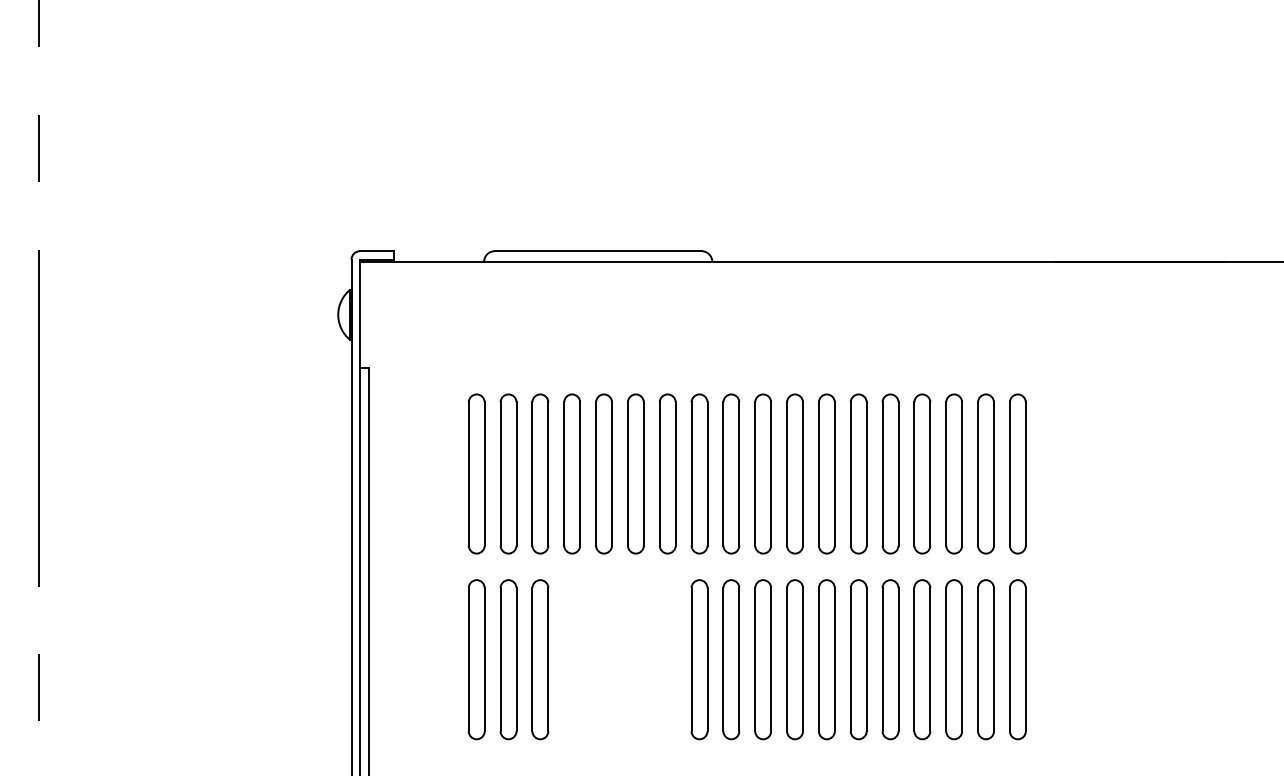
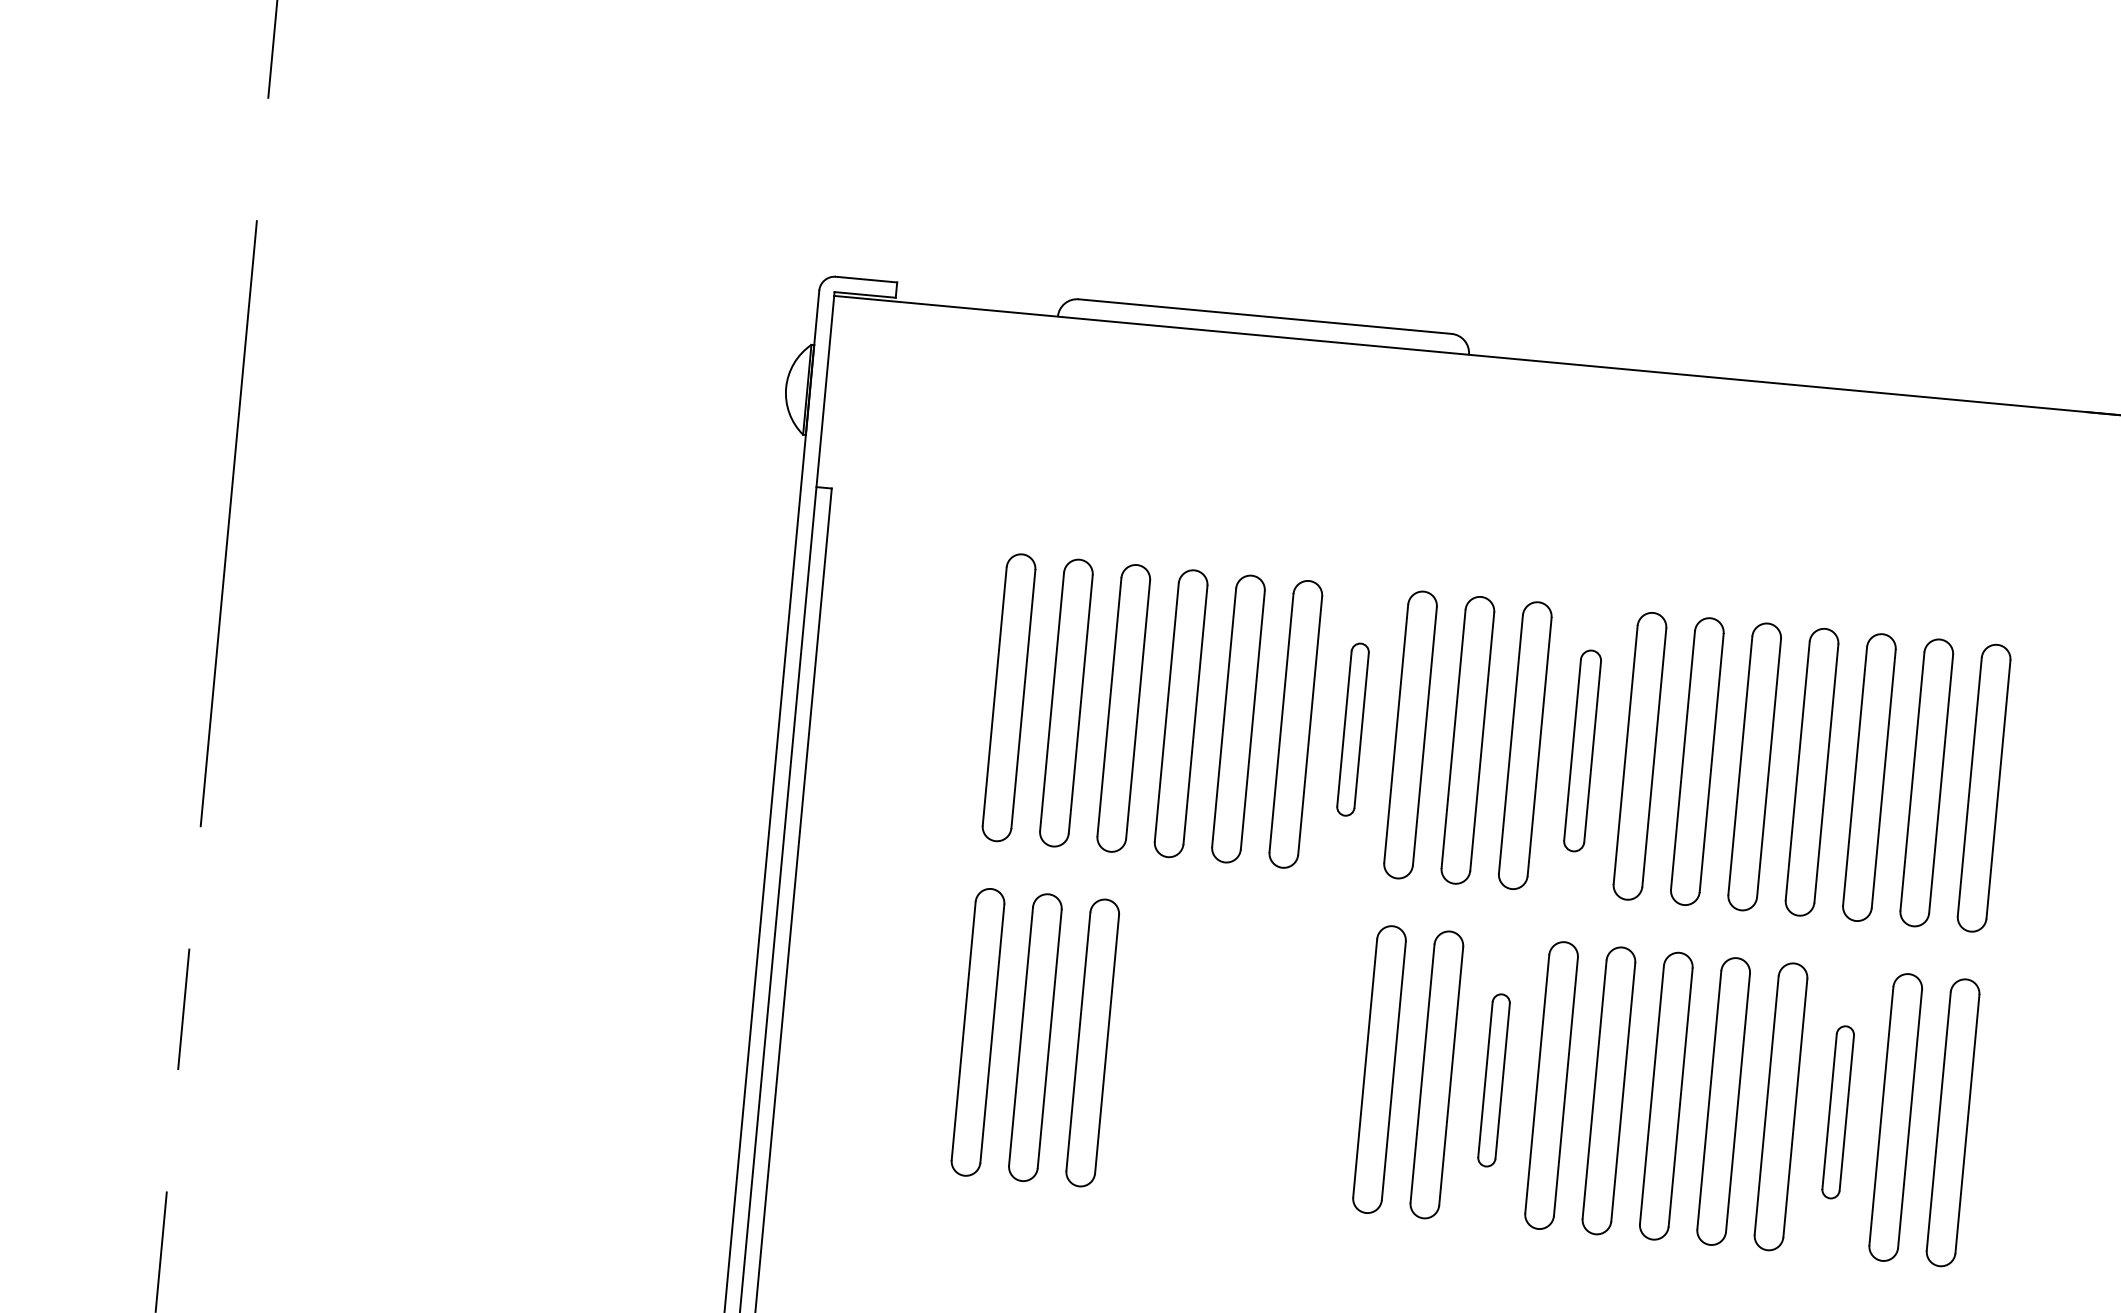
part: (667, 473) -> (1352, 728), size x0.6
part: (794, 473) -> (1581, 749), size x0.7
part: (762, 659) -> (1492, 1079), size x0.6
part: (953, 659) -> (1837, 1111), size x0.6

